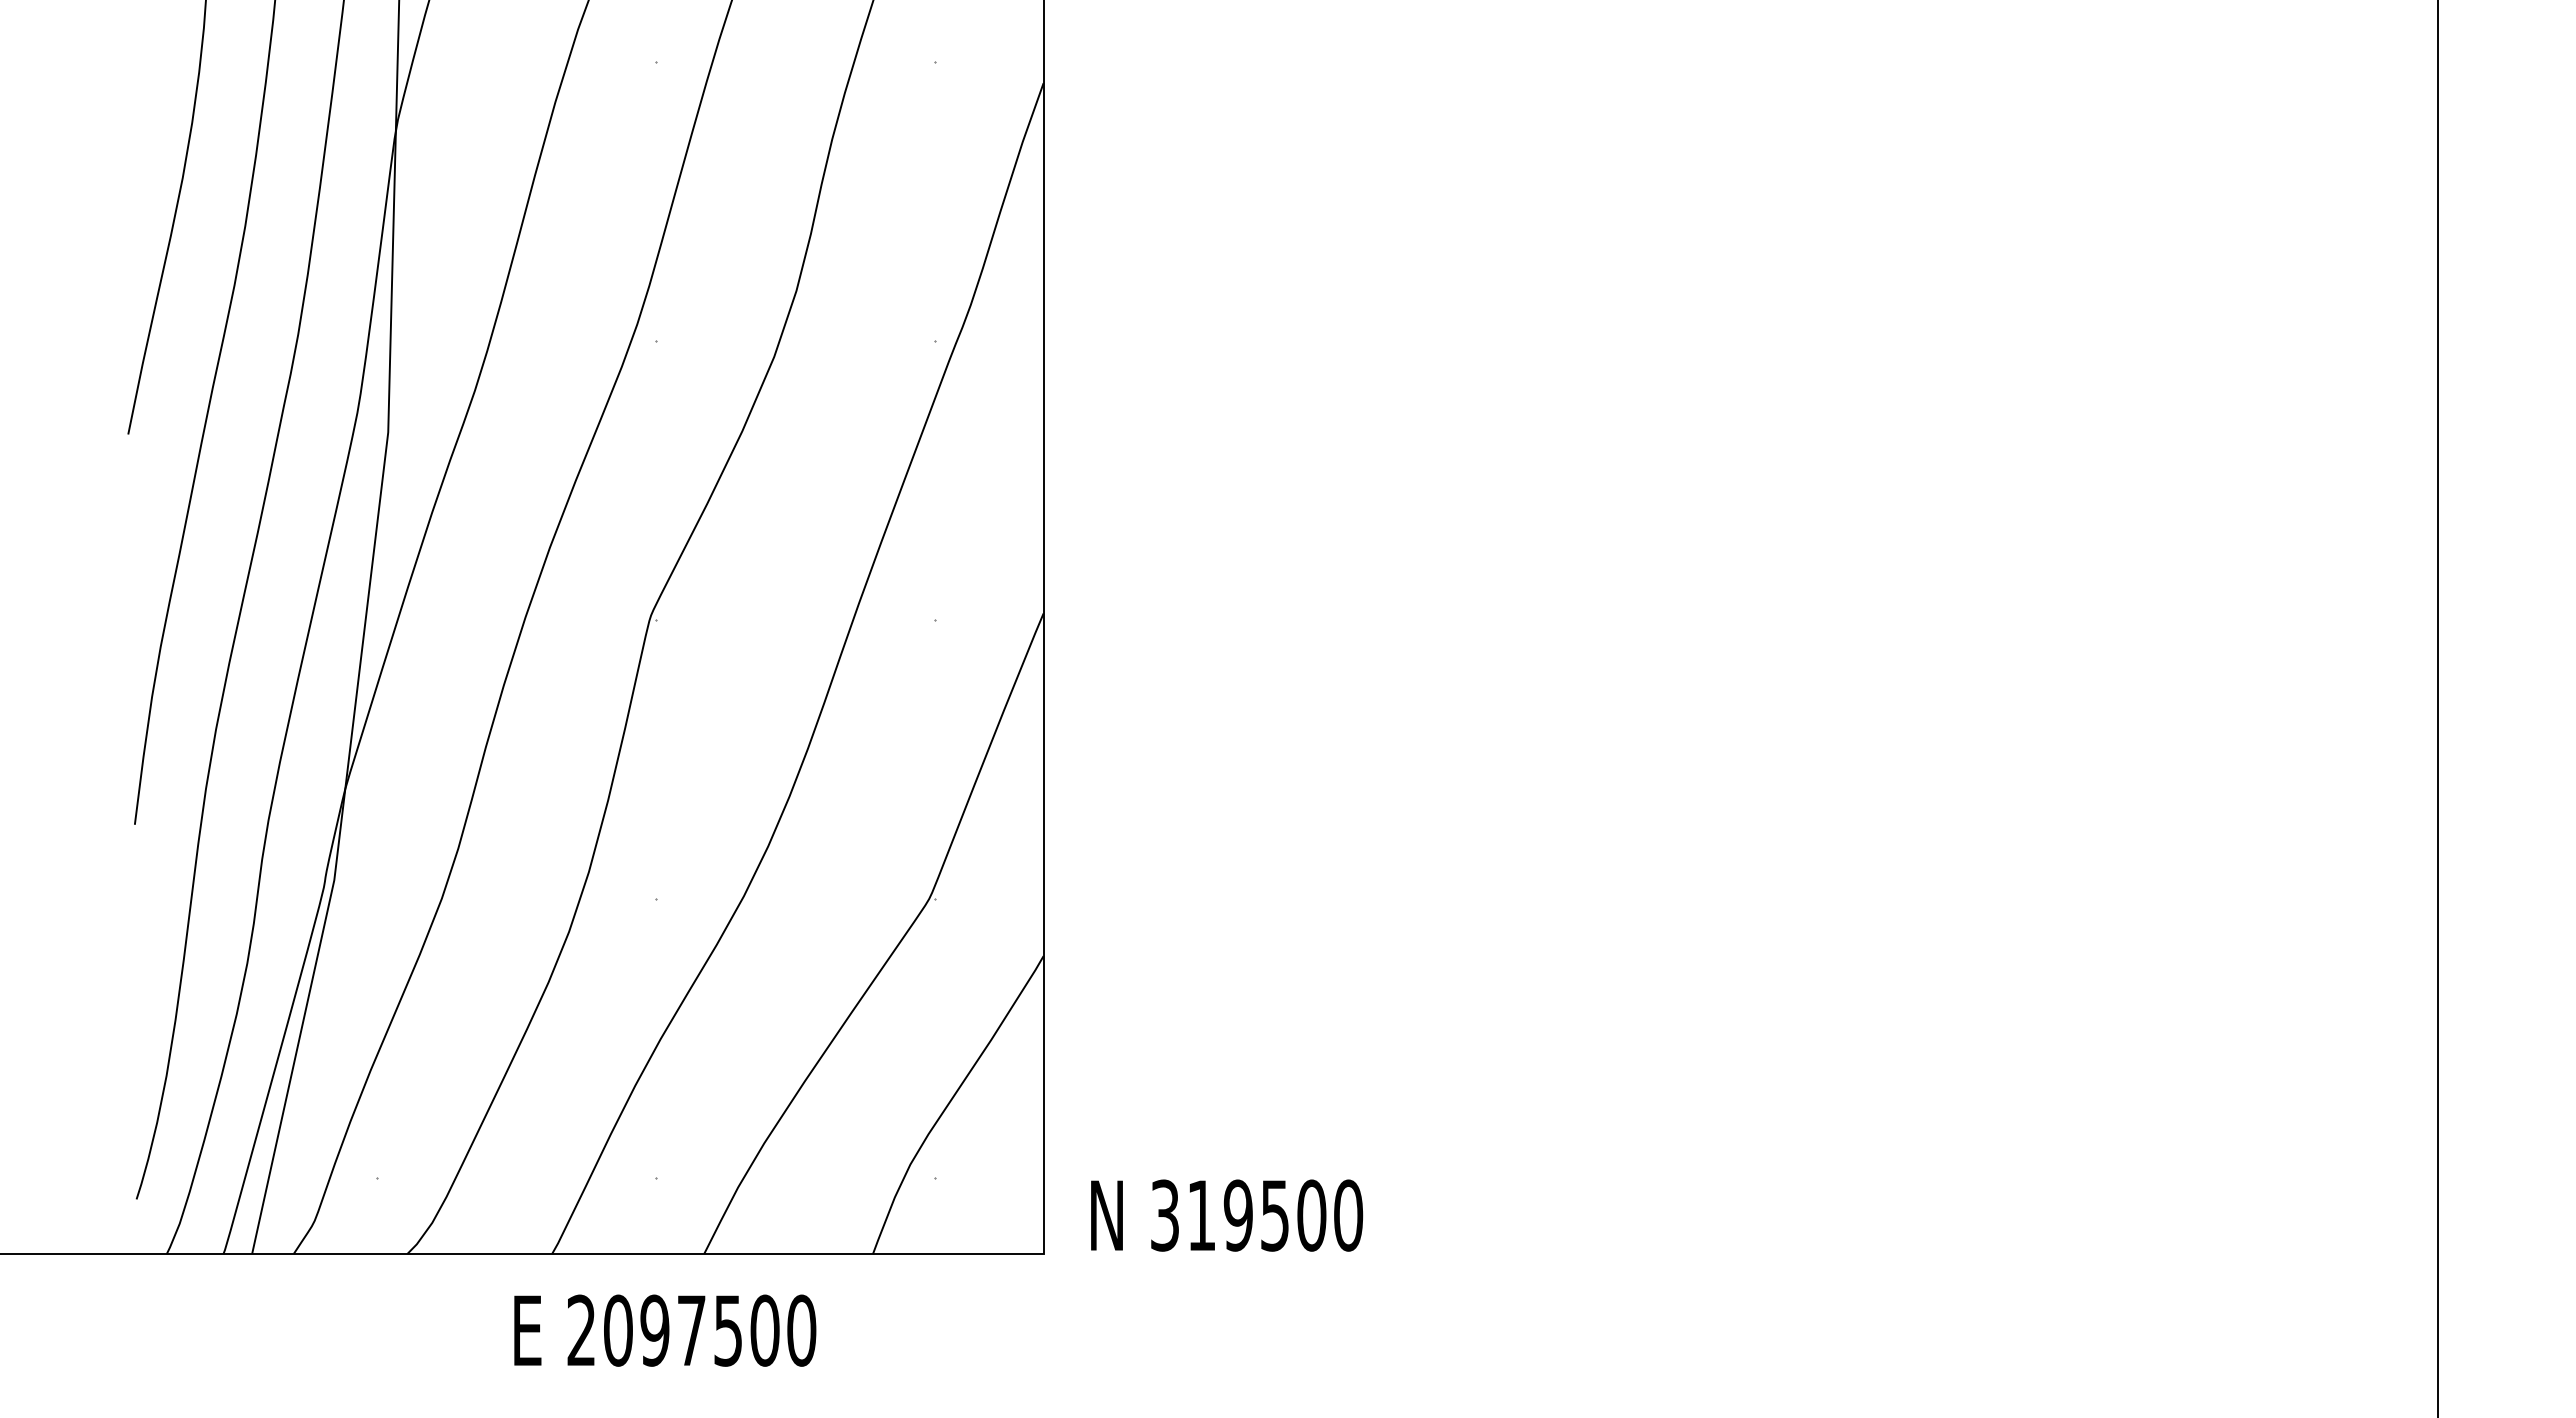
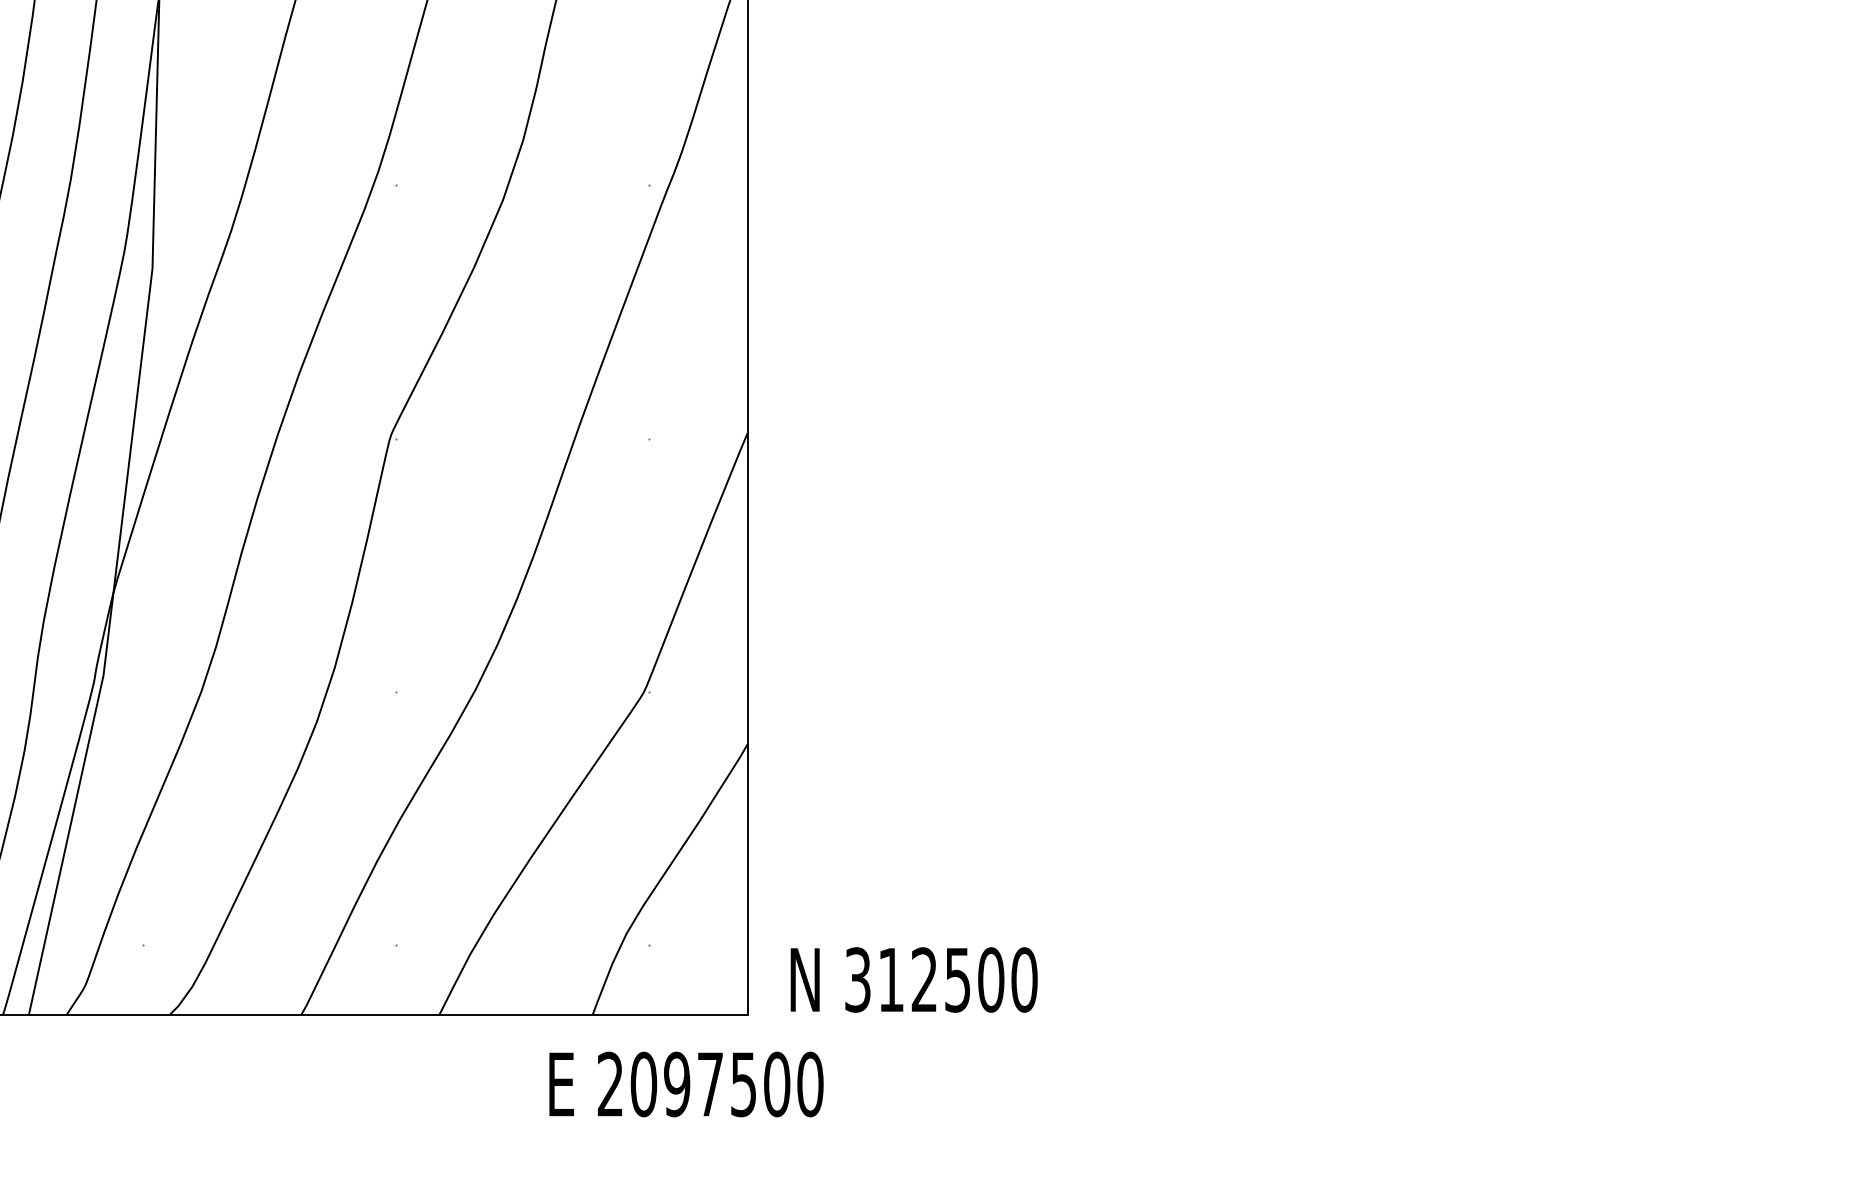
text: (1237, 1215) -> (923, 979), 319500 -> 312500
text: (665, 1330) -> (686, 1084), moved

